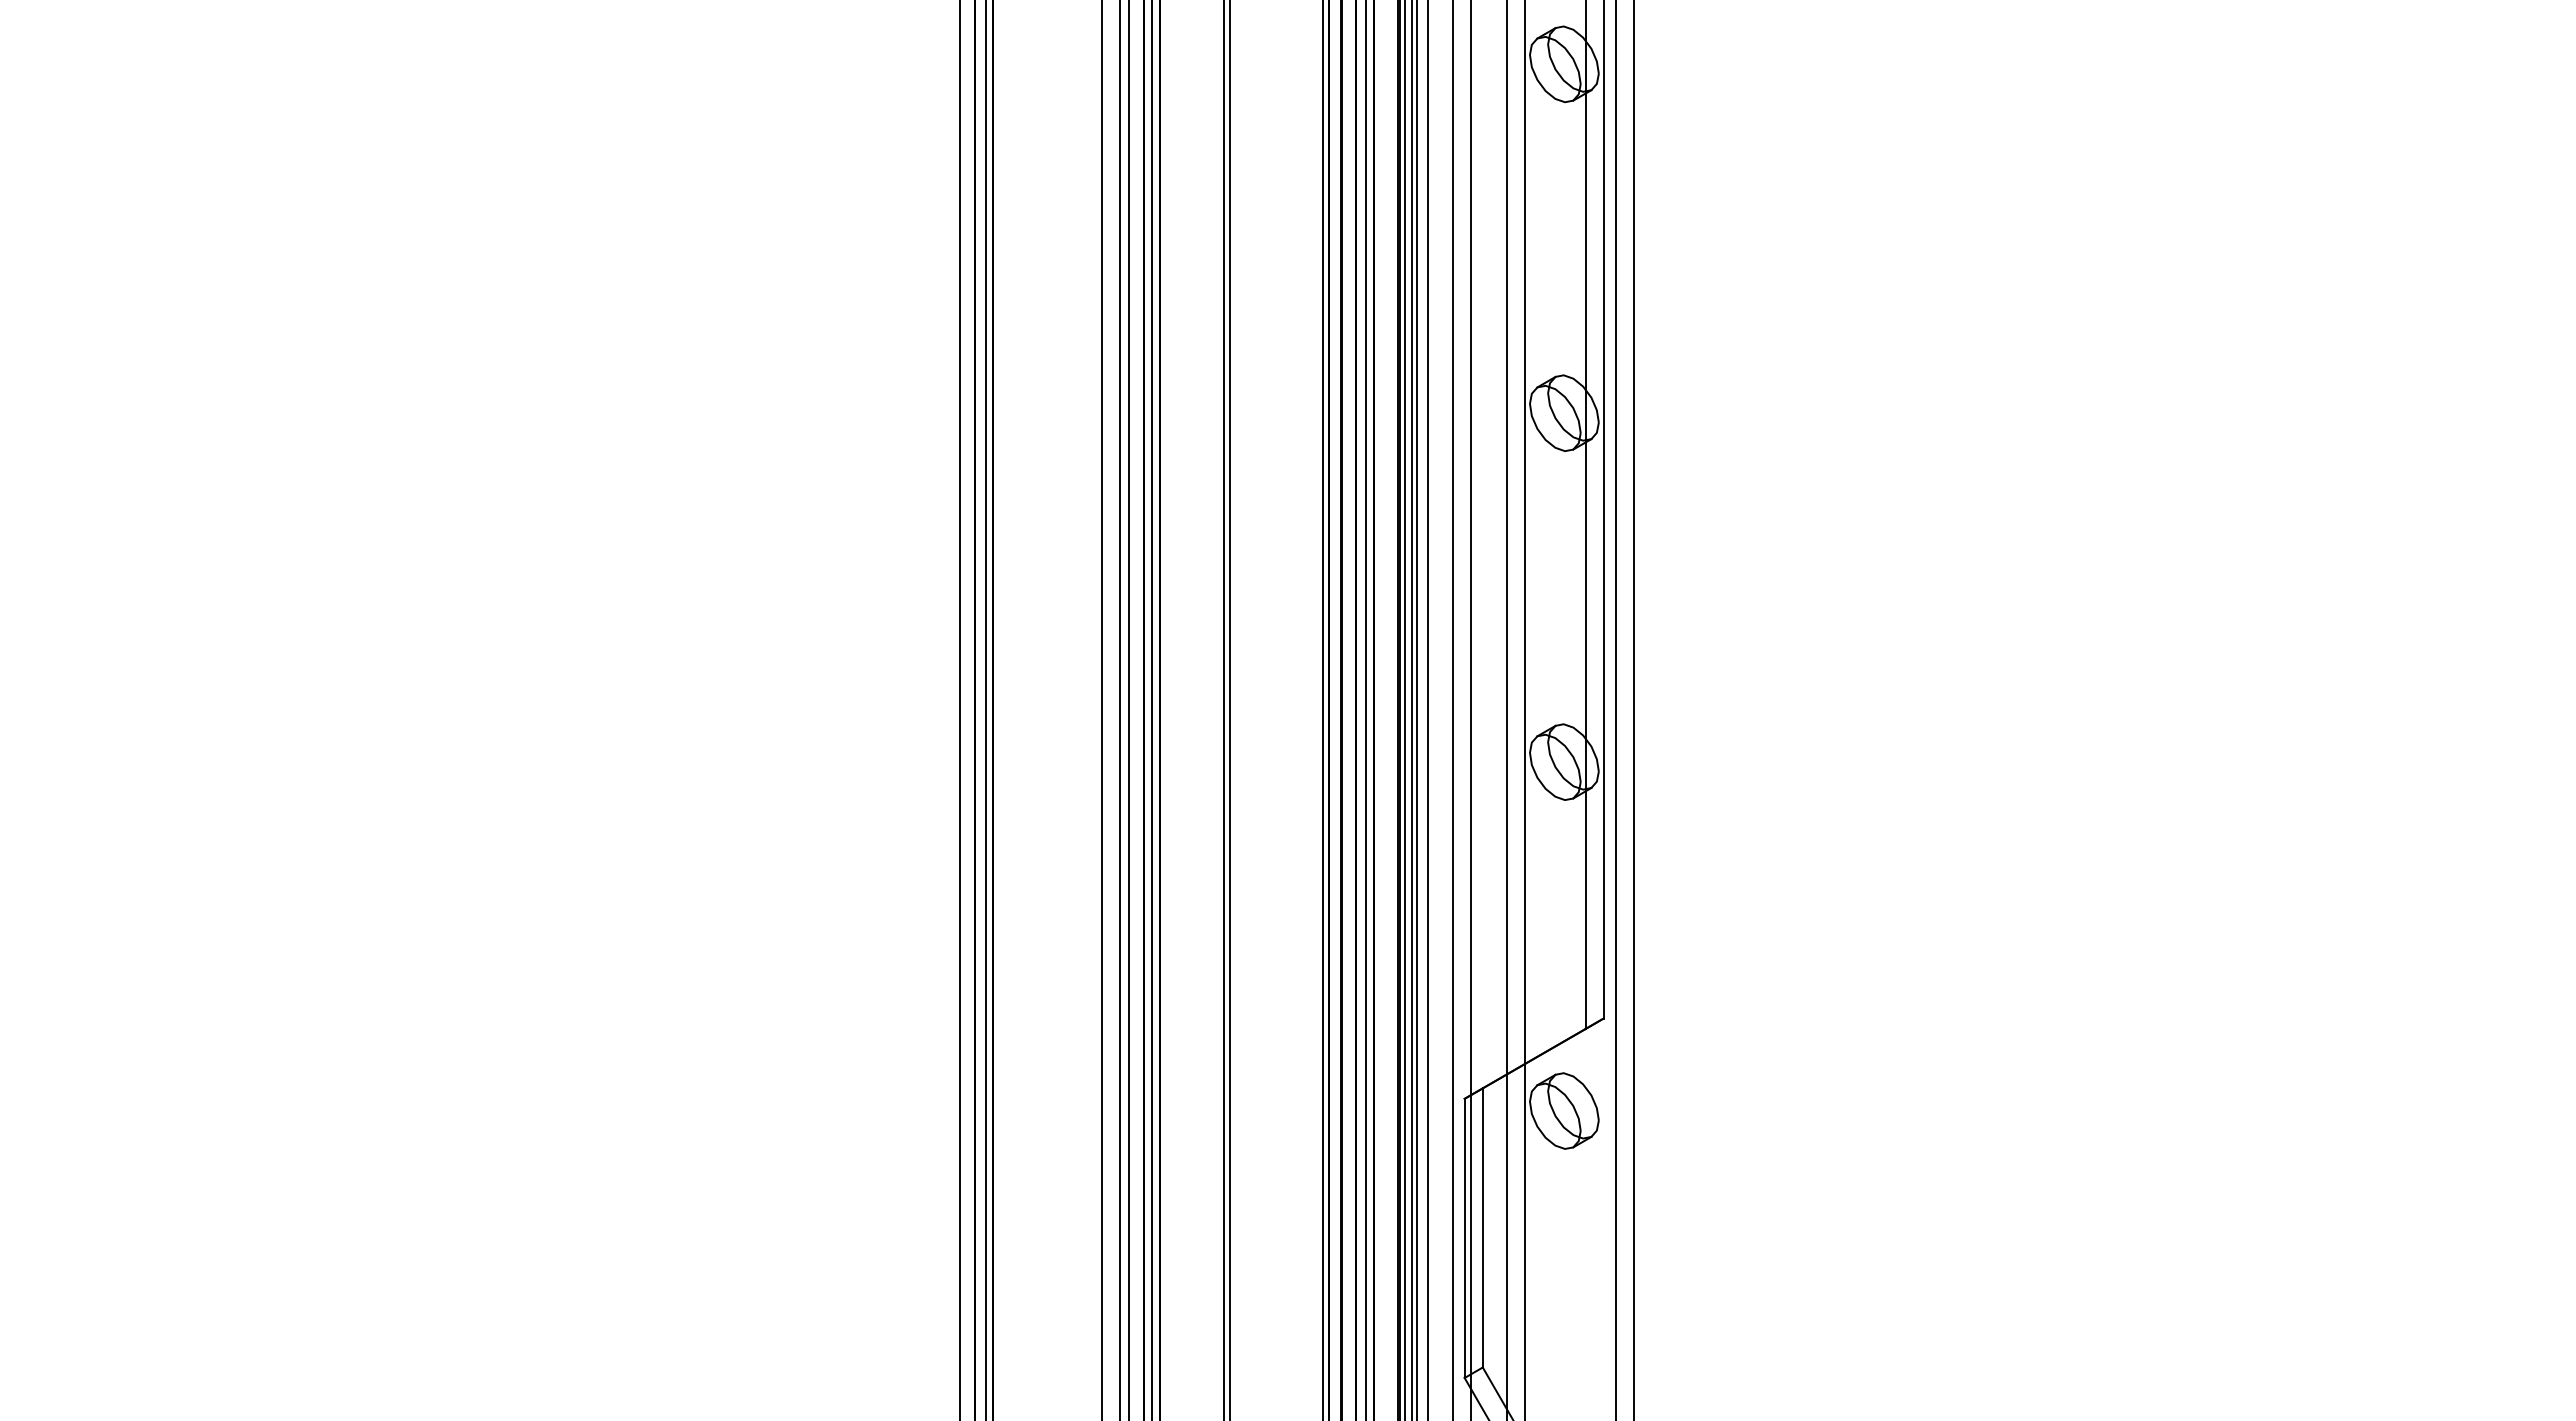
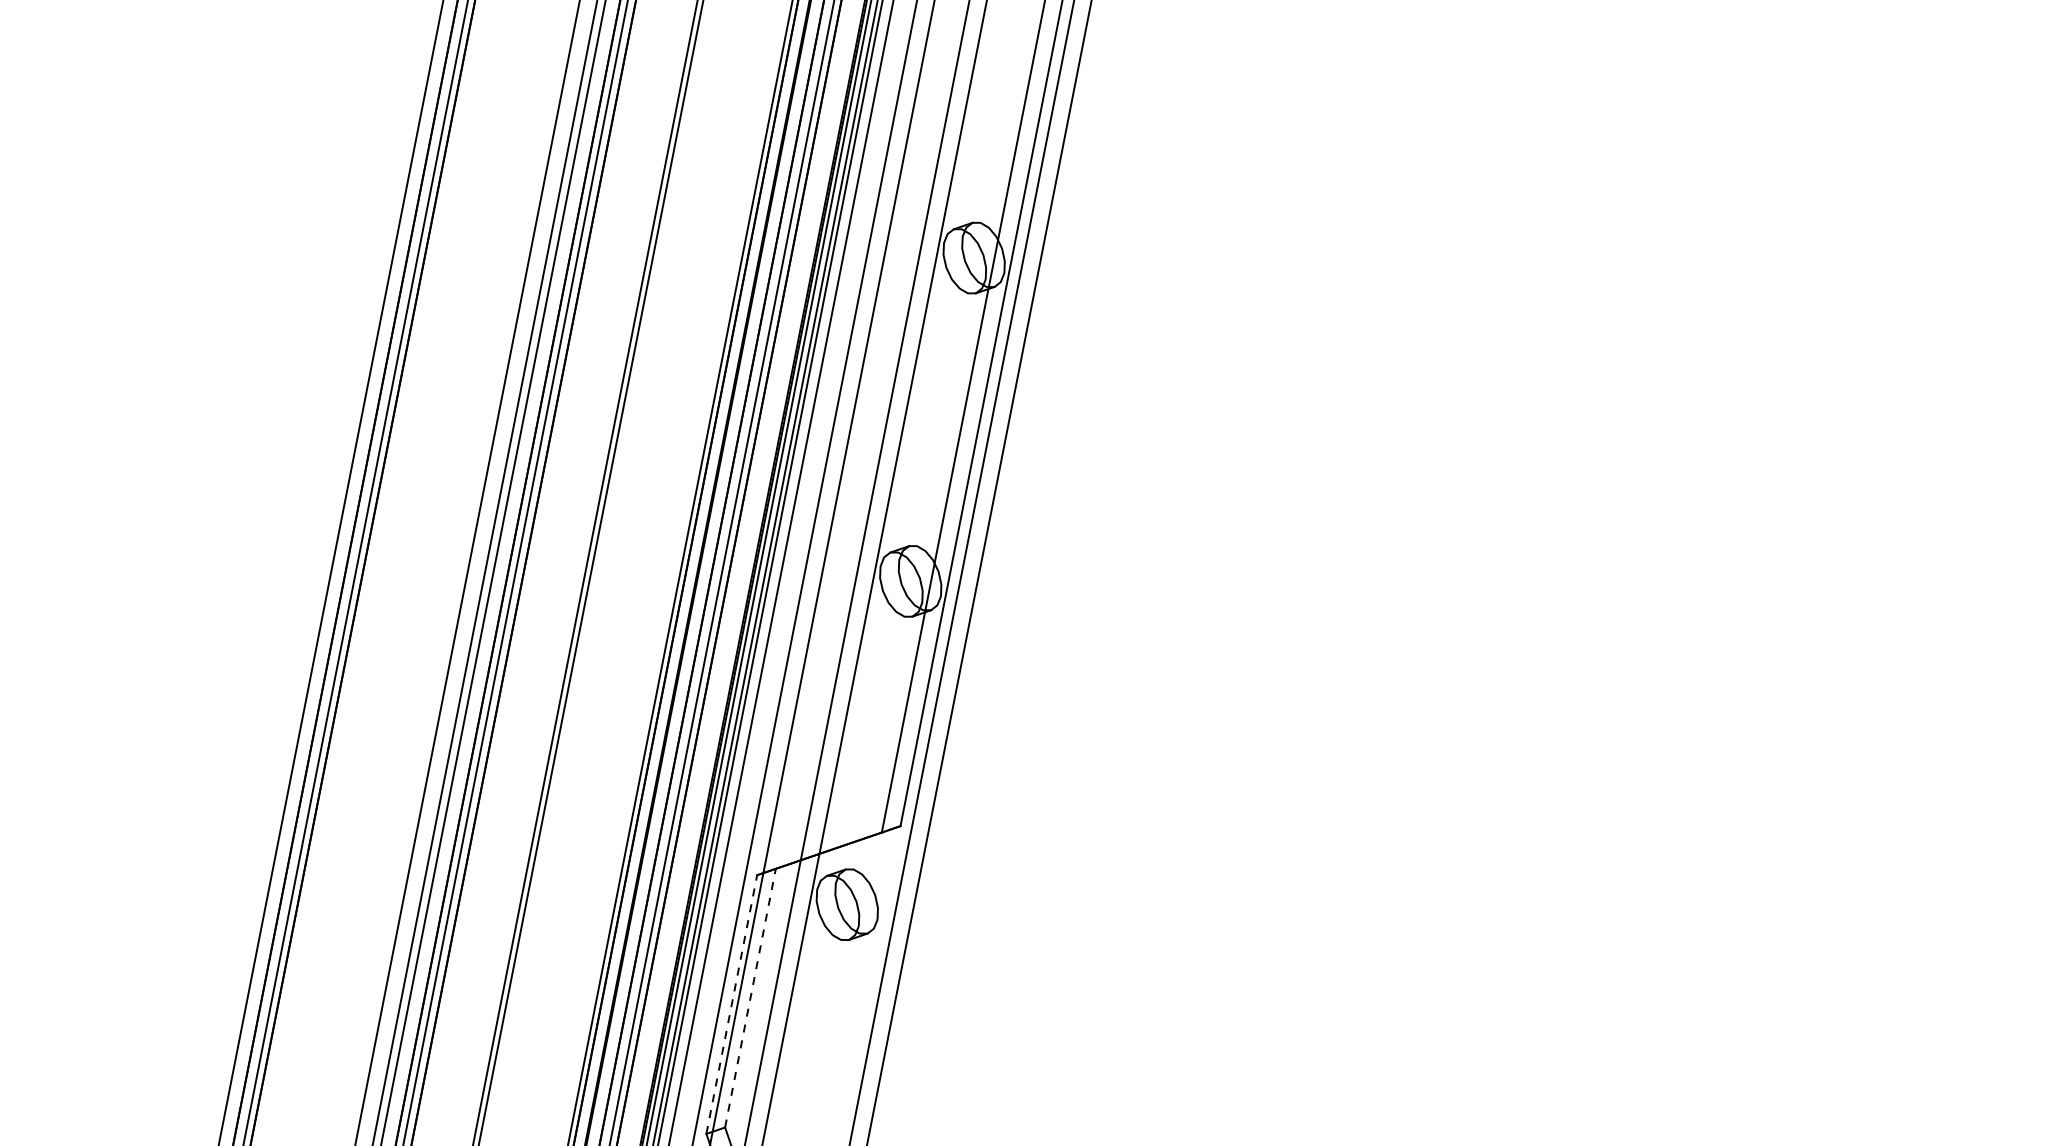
line: (1482, 1227) -> (750, 997), solid -> dashed
line: (1464, 1238) -> (731, 1004), solid -> dashed

